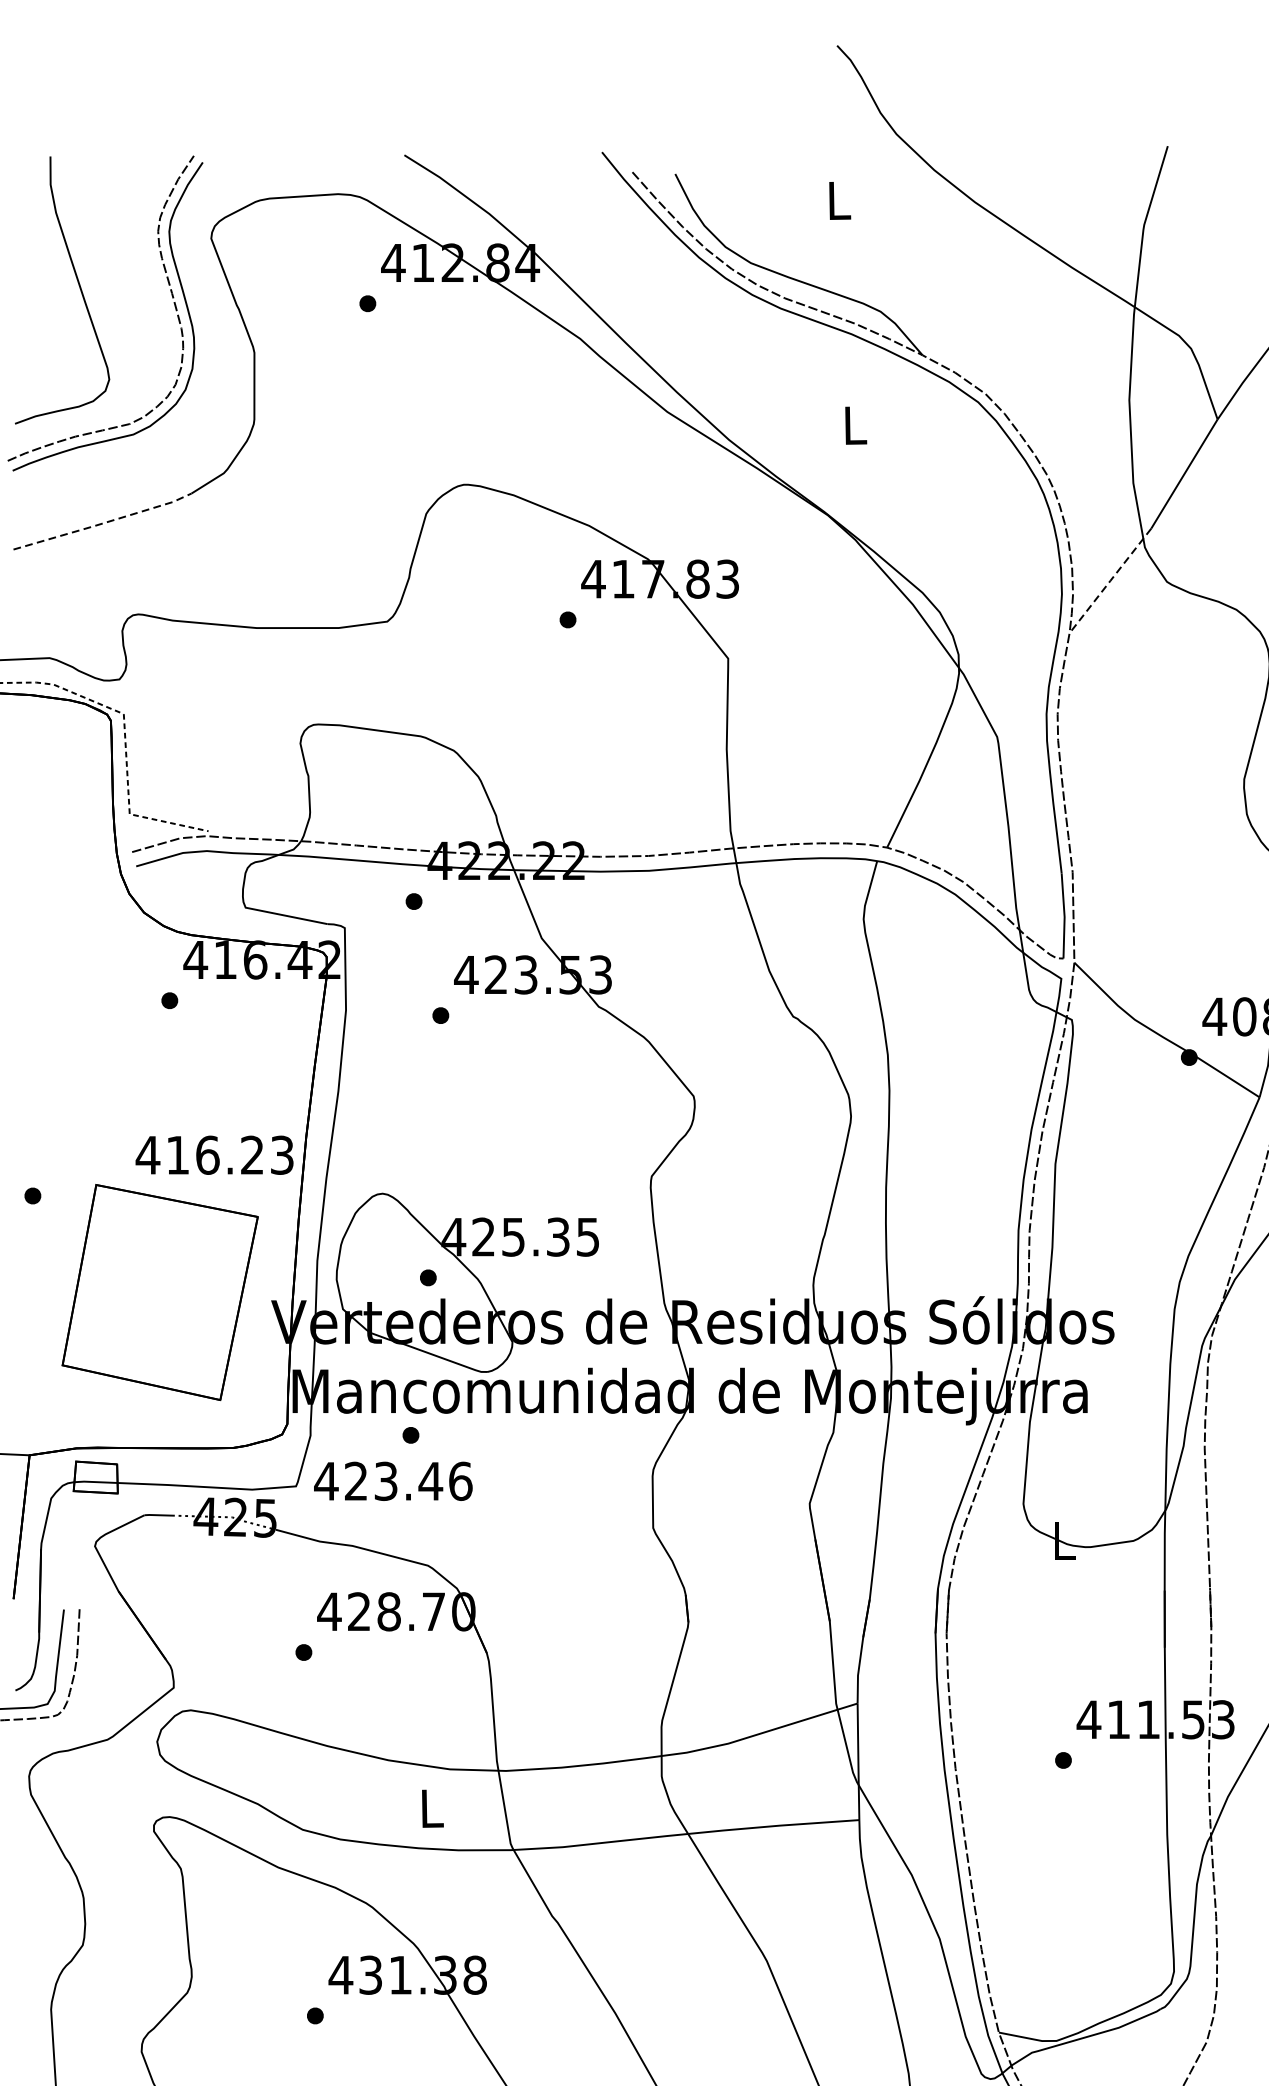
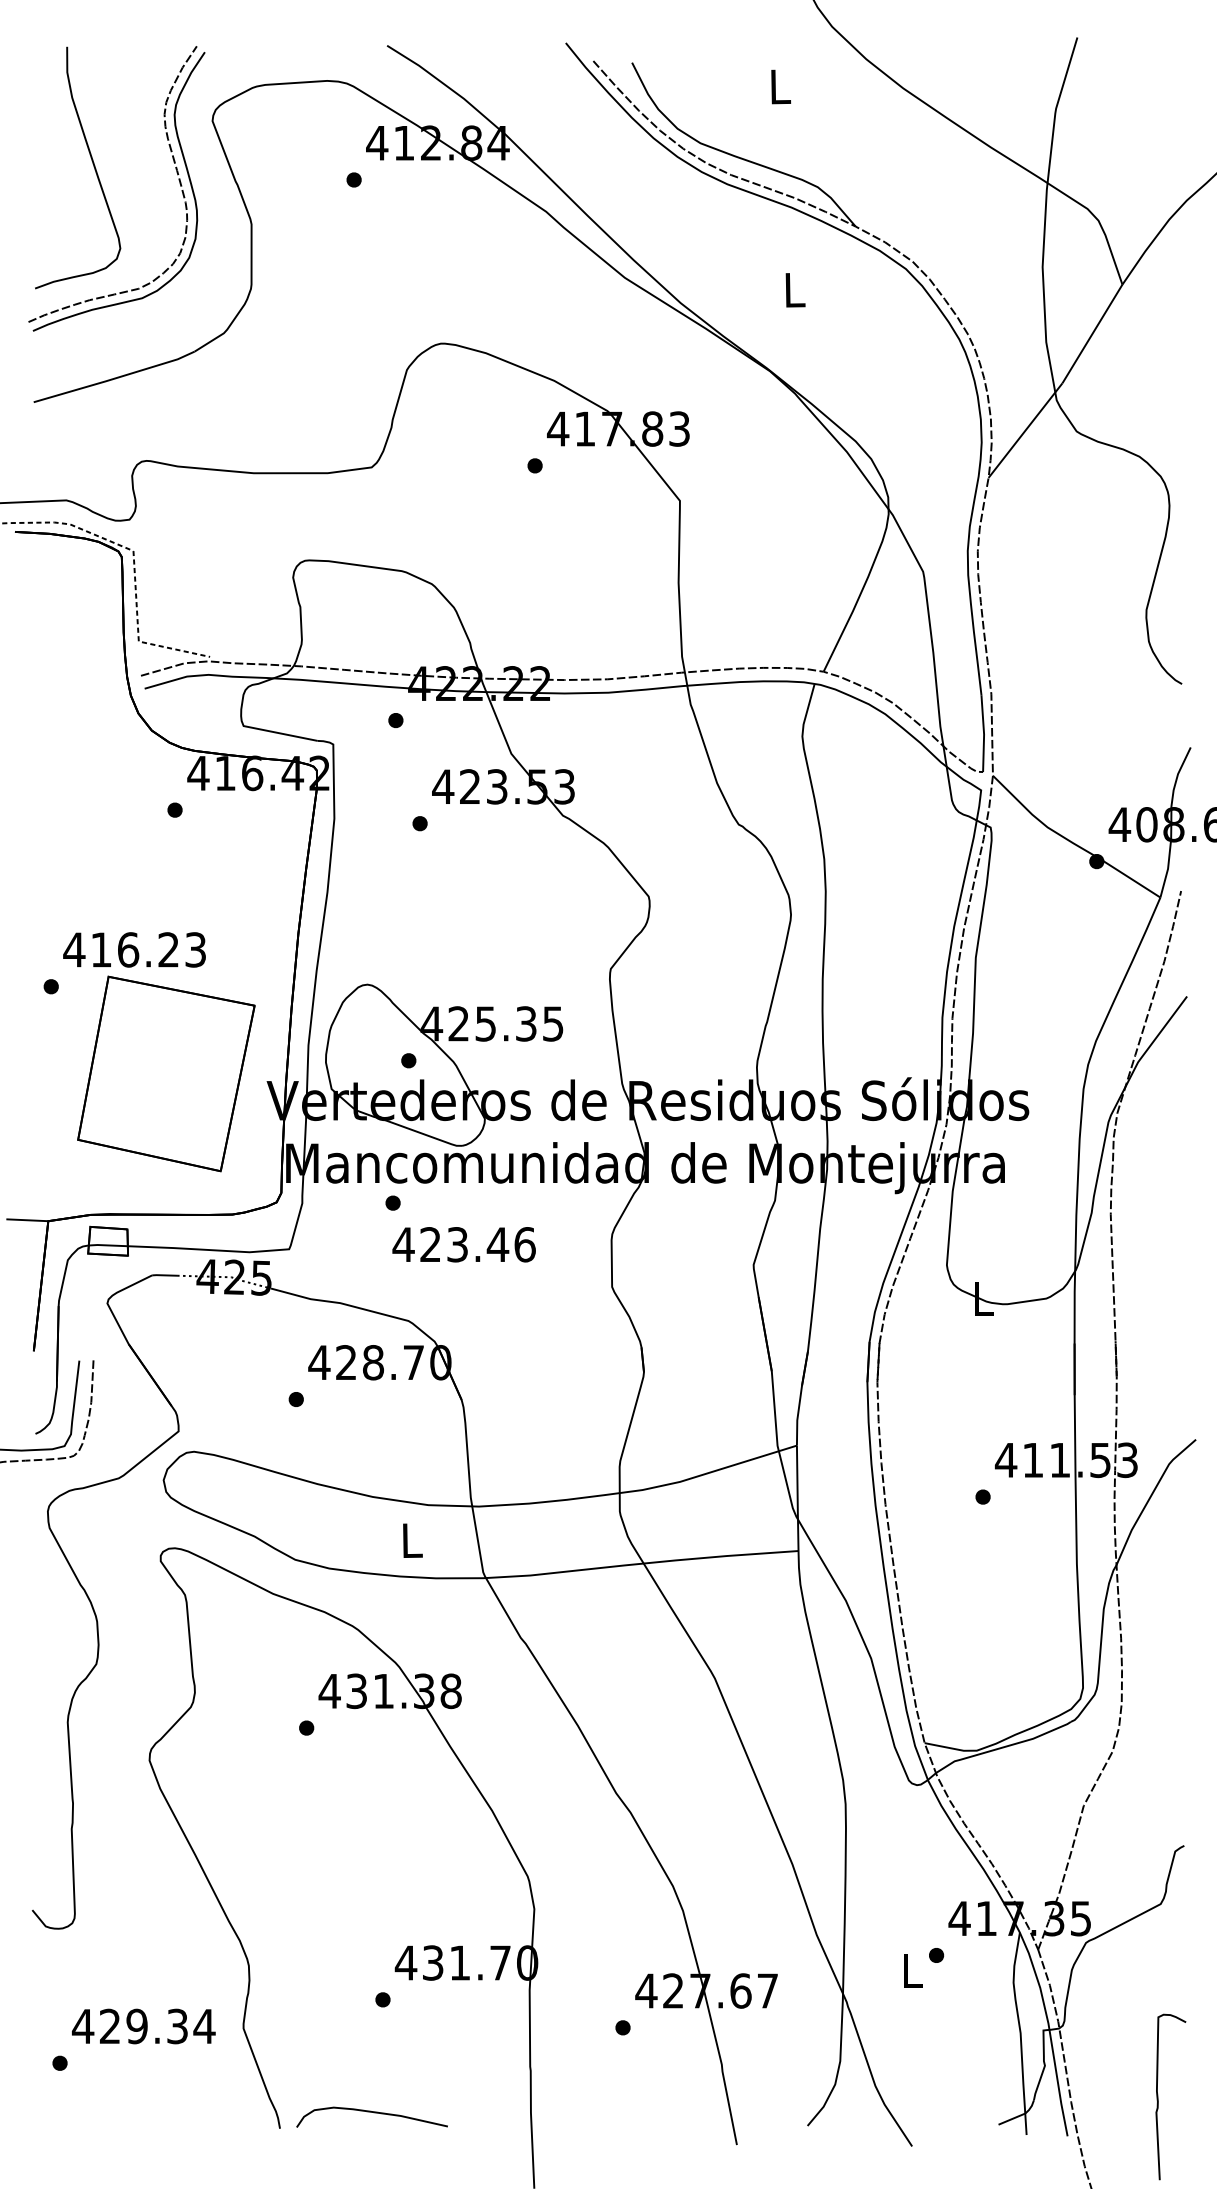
line: (103, 523) -> (115, 378), dashed -> solid
line: (1110, 580) -> (1025, 430), dashed -> solid
text: (214, 1154) -> (134, 949), moved
text: (392, 1481) -> (463, 1244), moved

